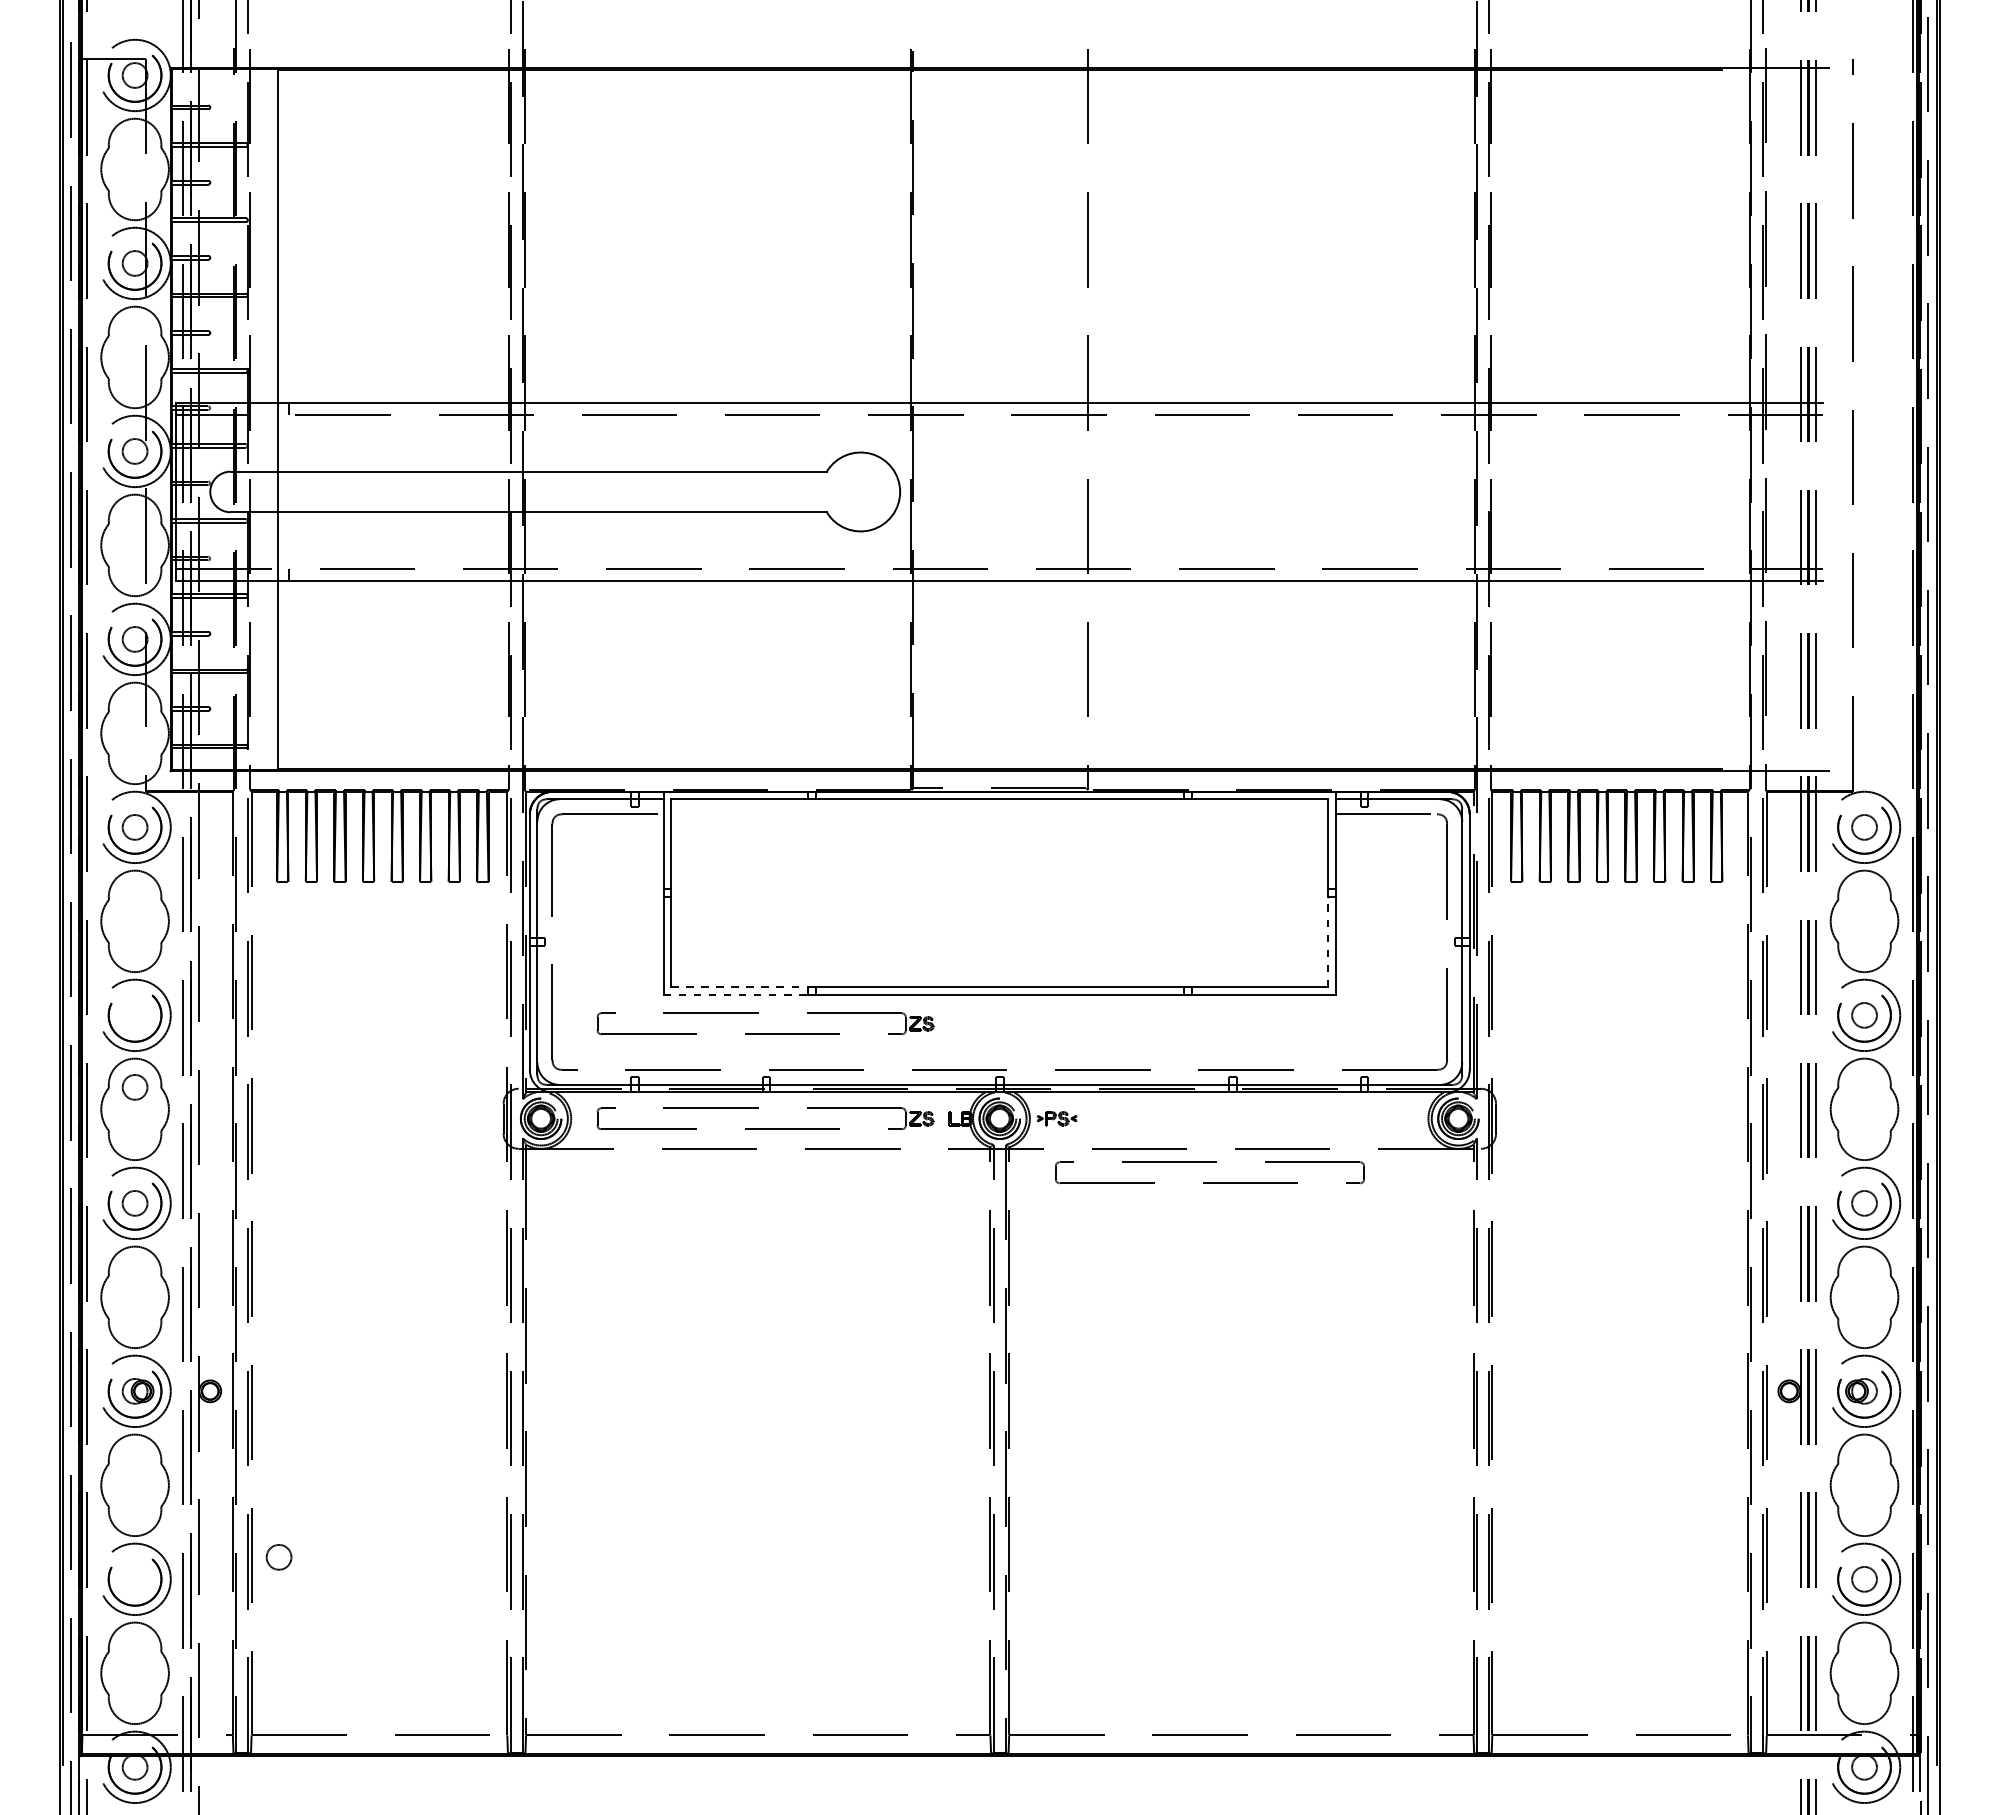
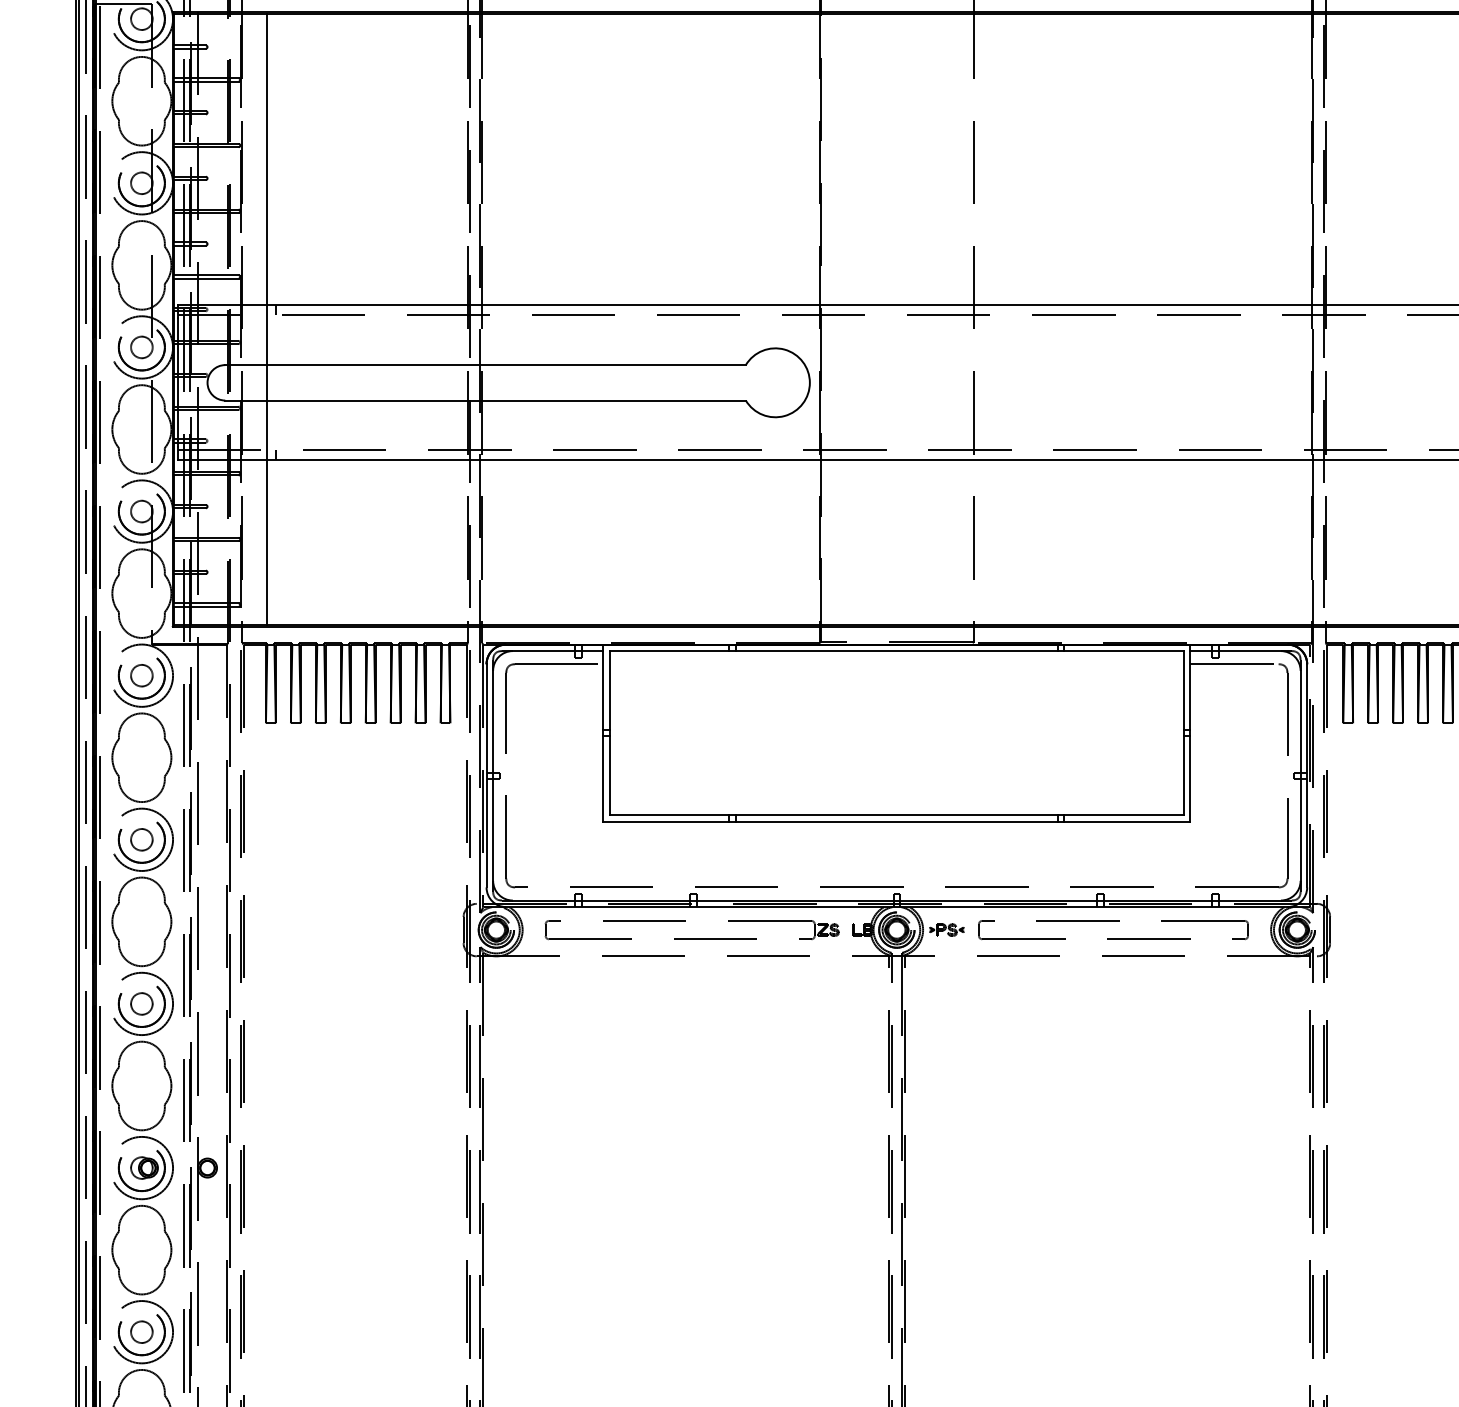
line: (1328, 941) -> (1183, 775), dashed -> solid
line: (740, 987) -> (670, 815), dashed -> solid
line: (736, 994) -> (666, 821), dashed -> solid
part: (765, 1033) -> (692, 855), removed
circle: (134, 1087) -> (141, 839), moved
part: (1209, 1162) -> (1113, 921), moved
circle: (278, 1557) -> (141, 1332), moved

